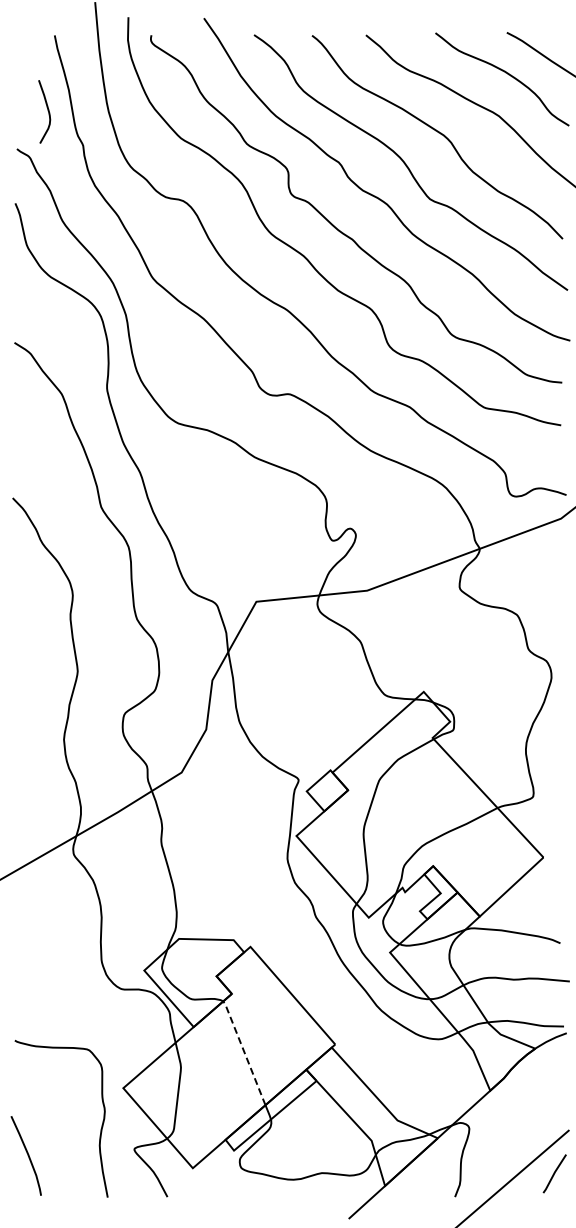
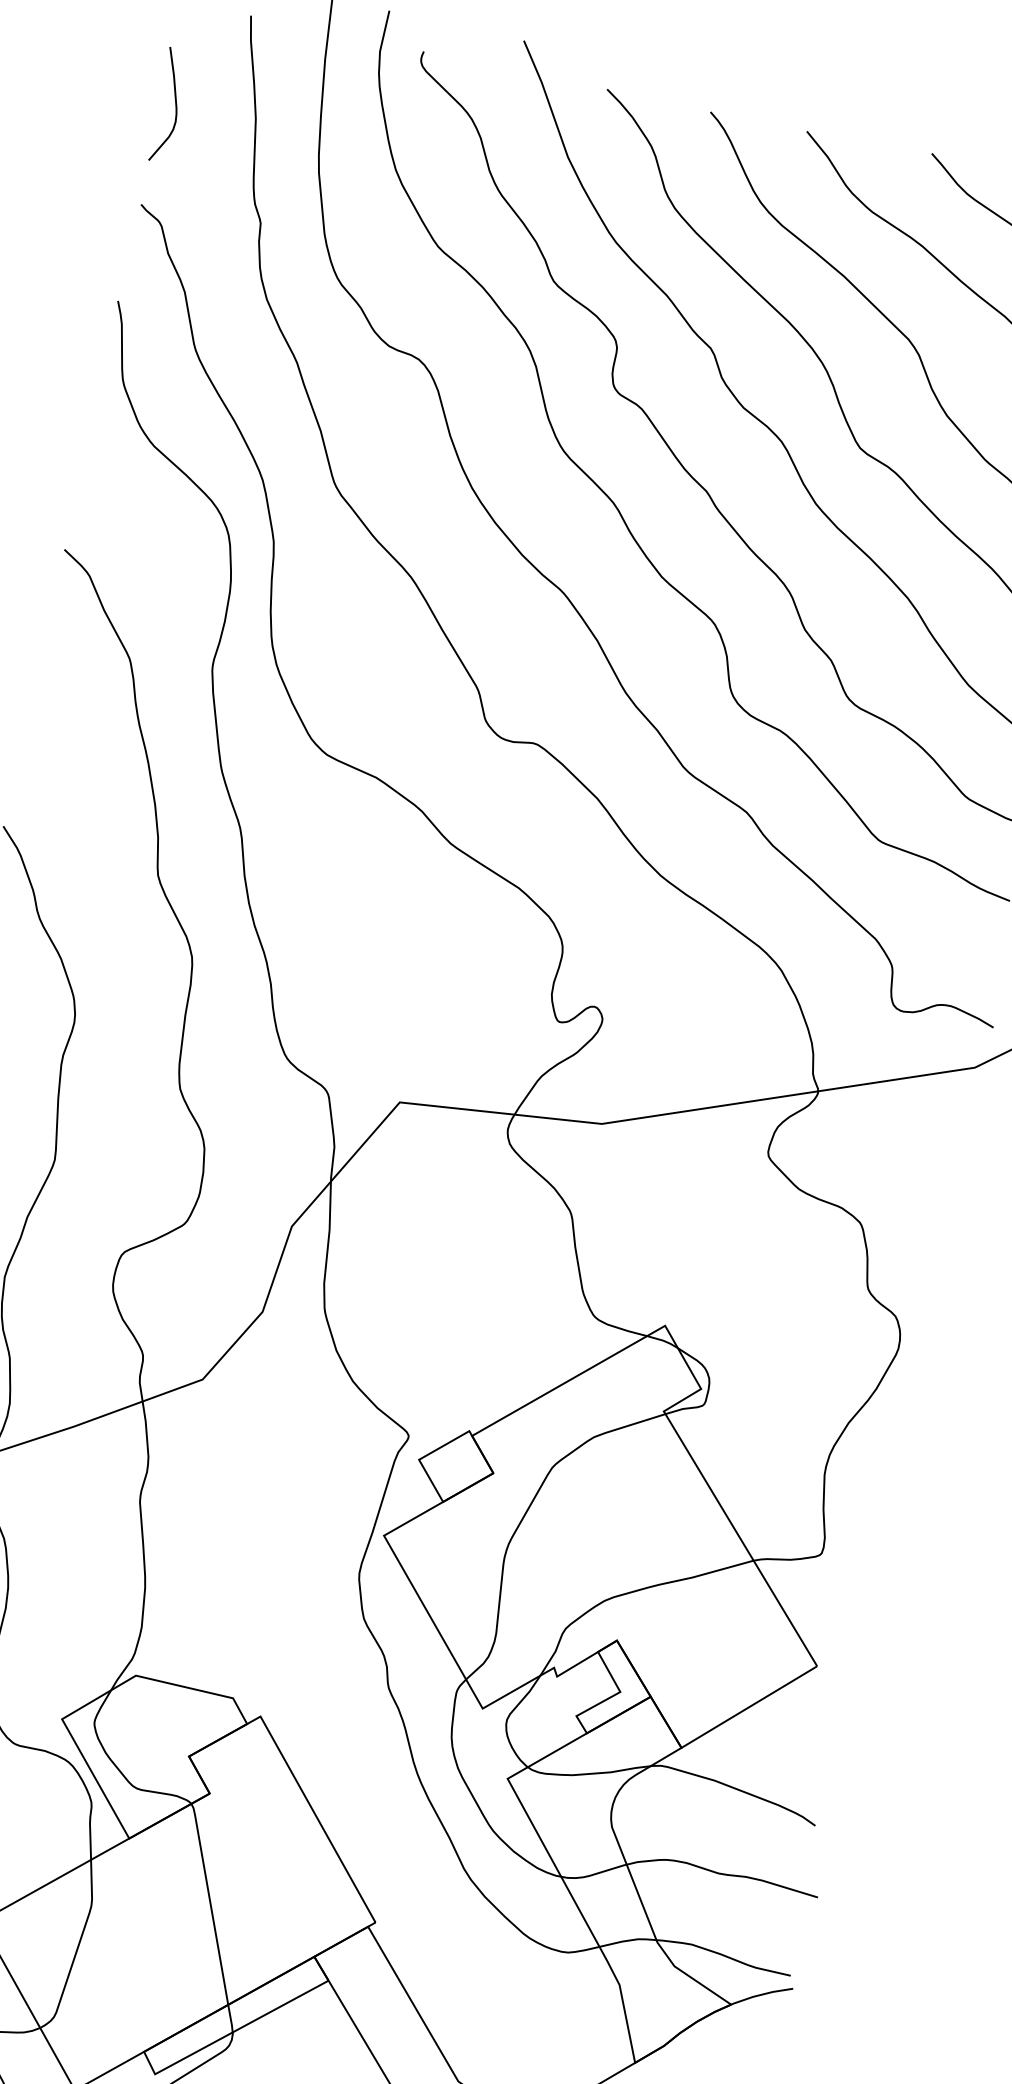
curve: (47, 110) -> (174, 104), moved
line: (244, 1051) -> (210, 1901), dashed -> solid

